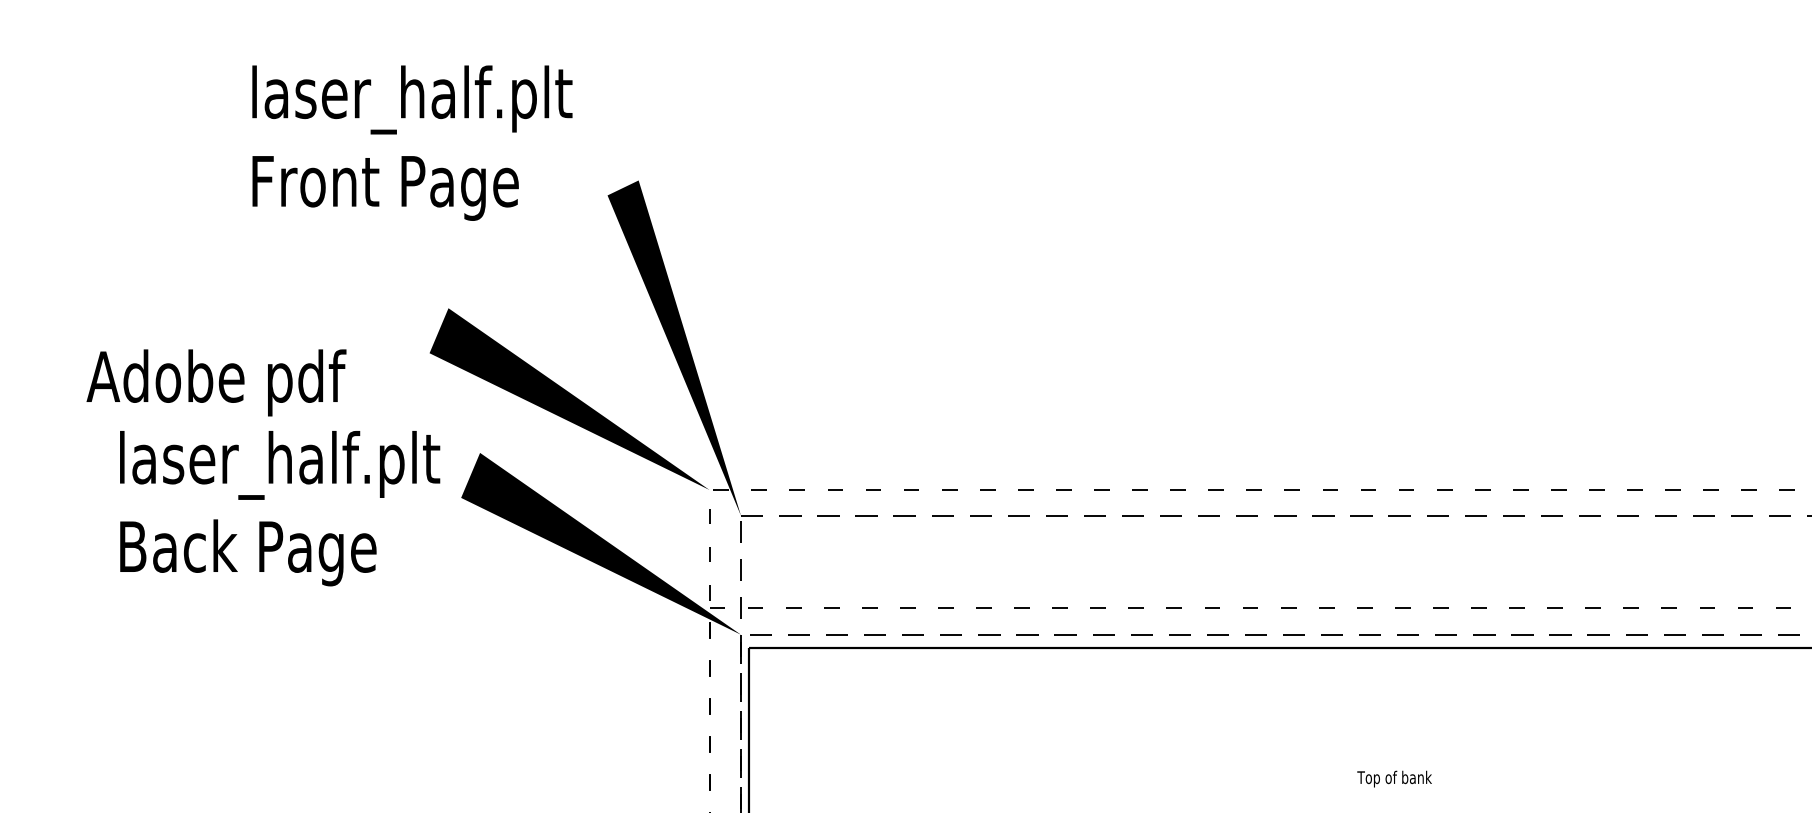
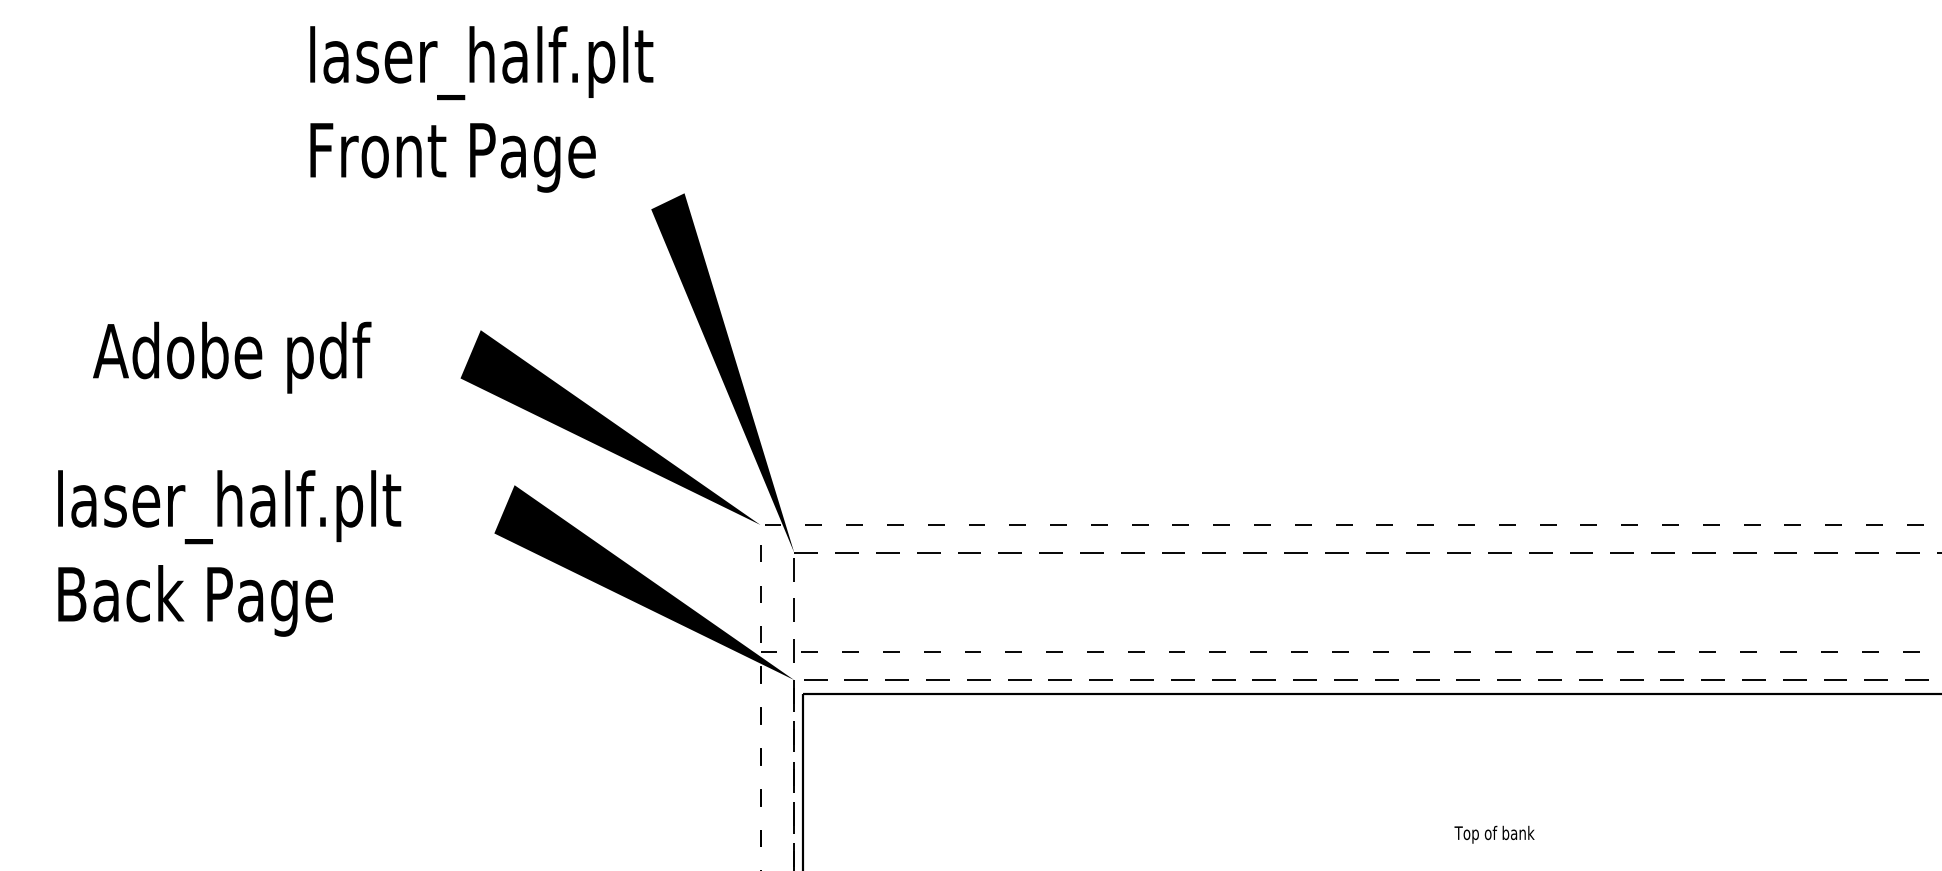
text: (412, 142) -> (481, 108), moved
text: (216, 382) -> (232, 357), moved
text: (280, 508) -> (230, 553), moved

